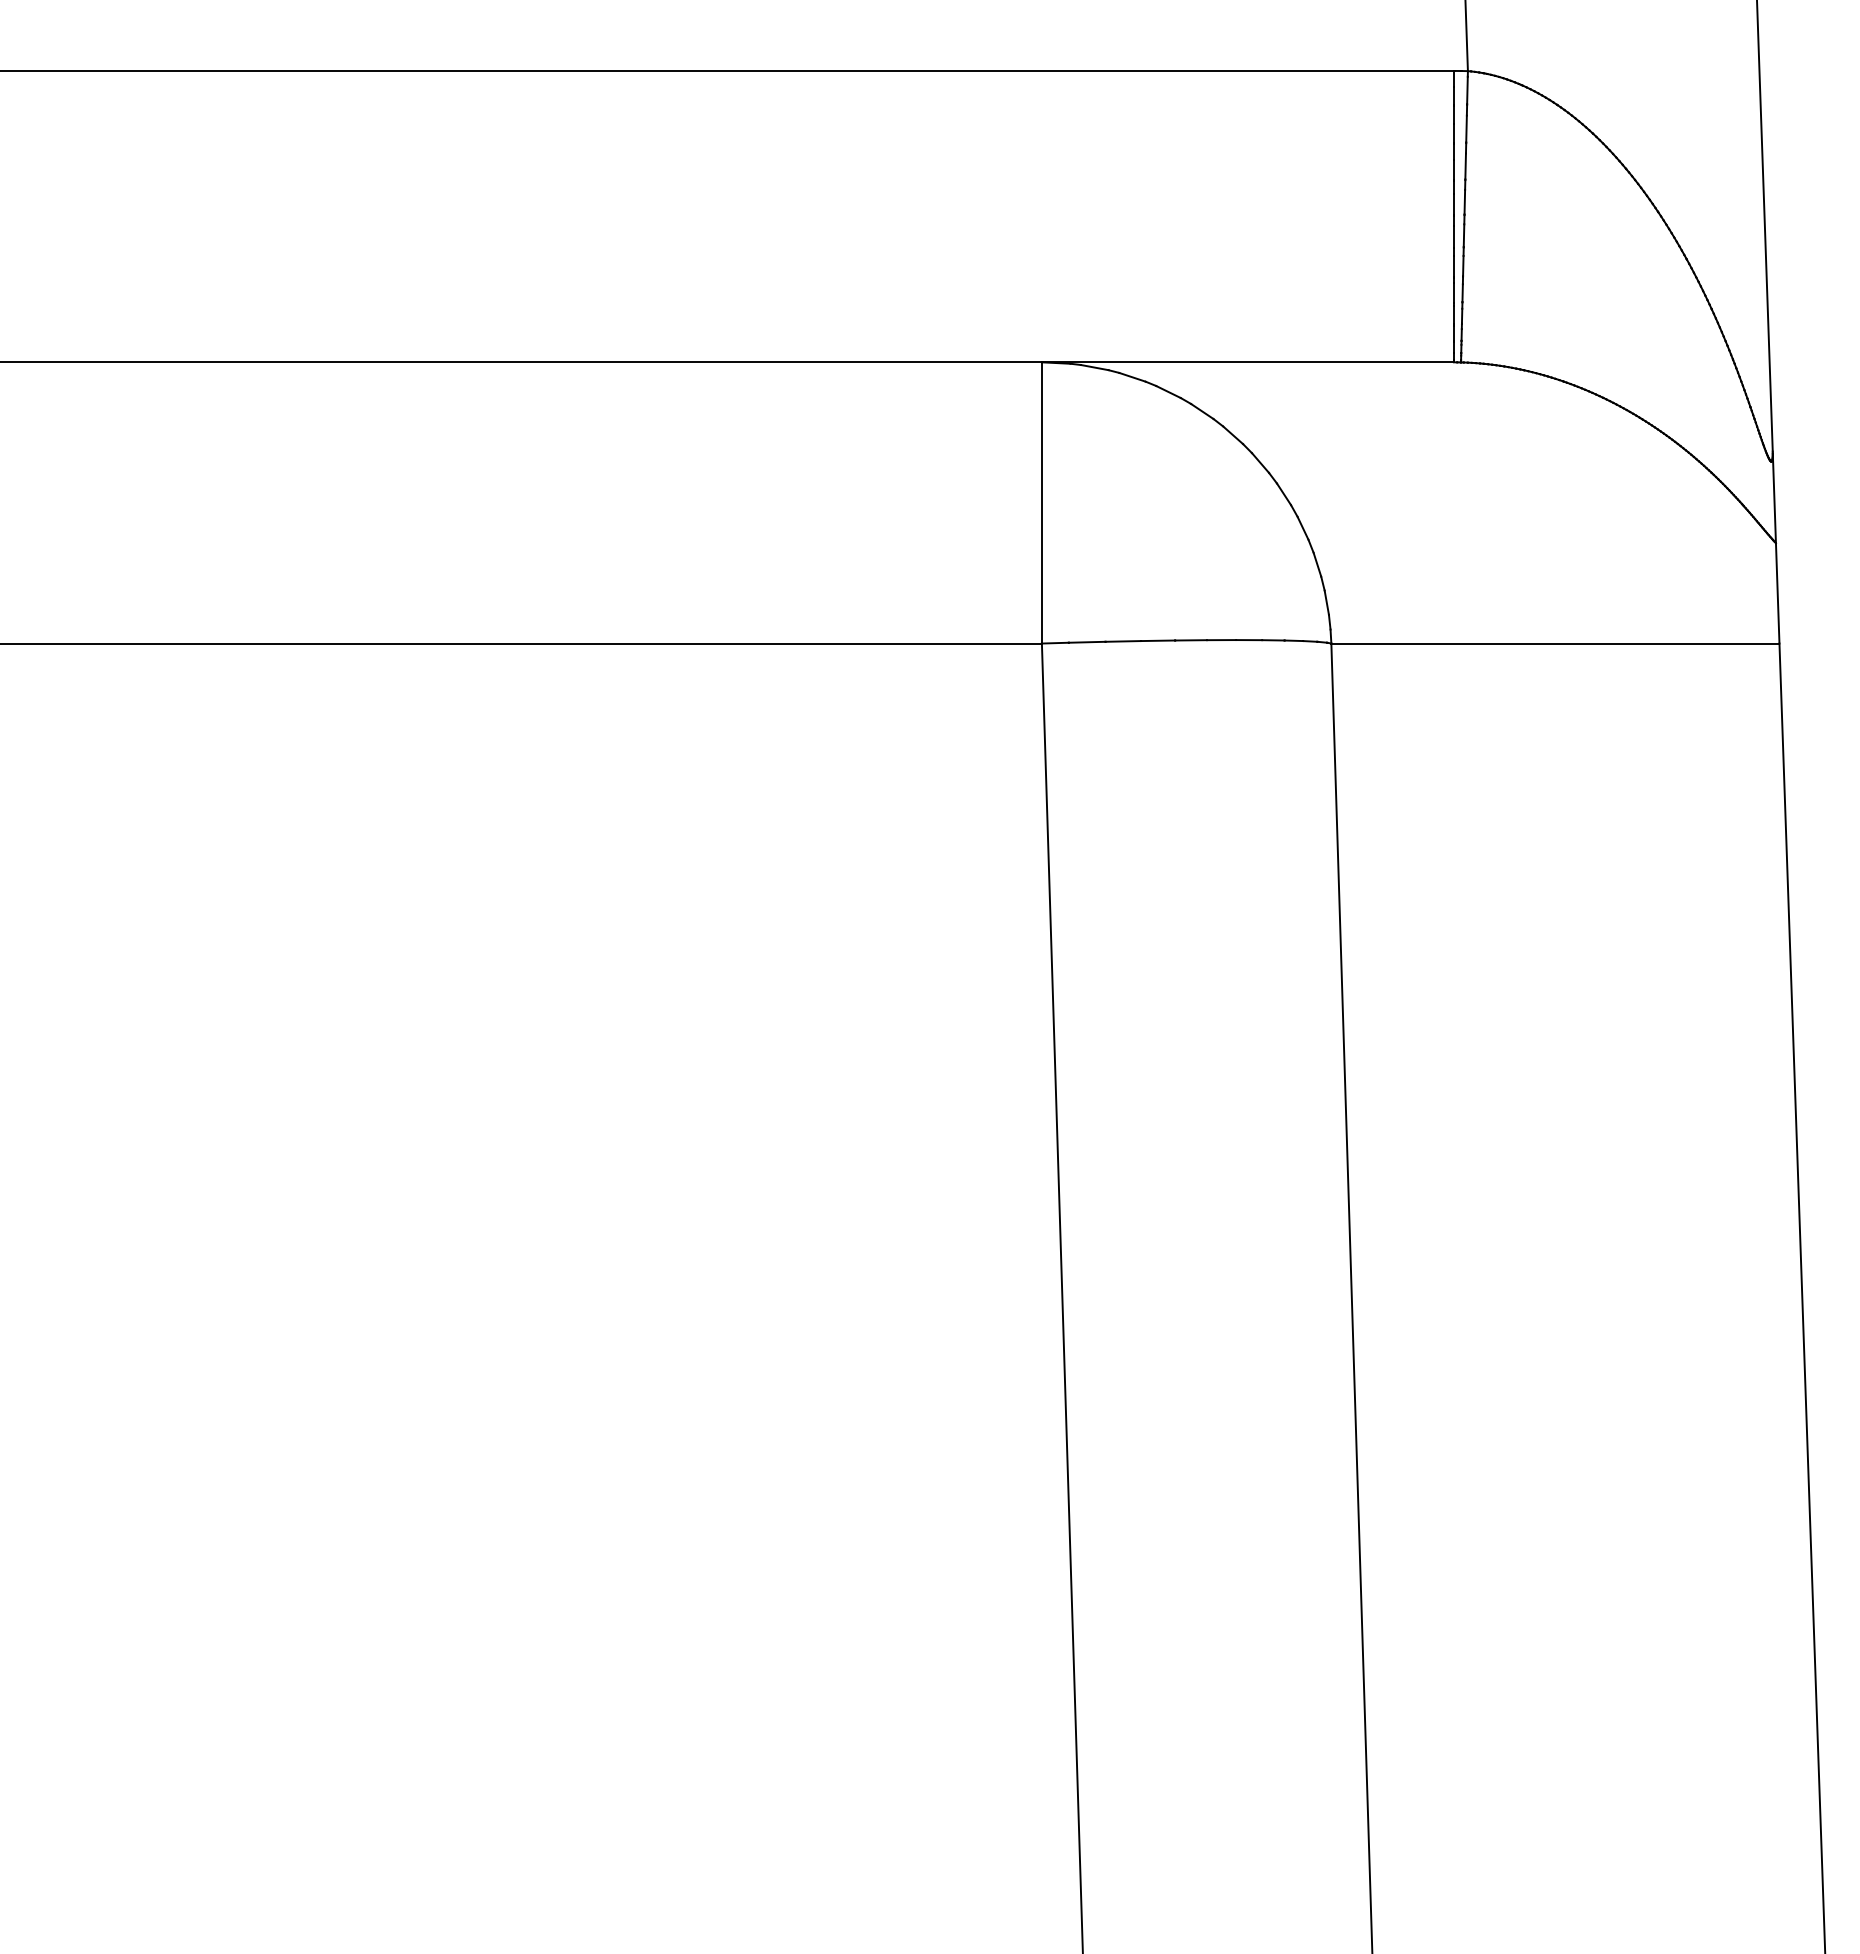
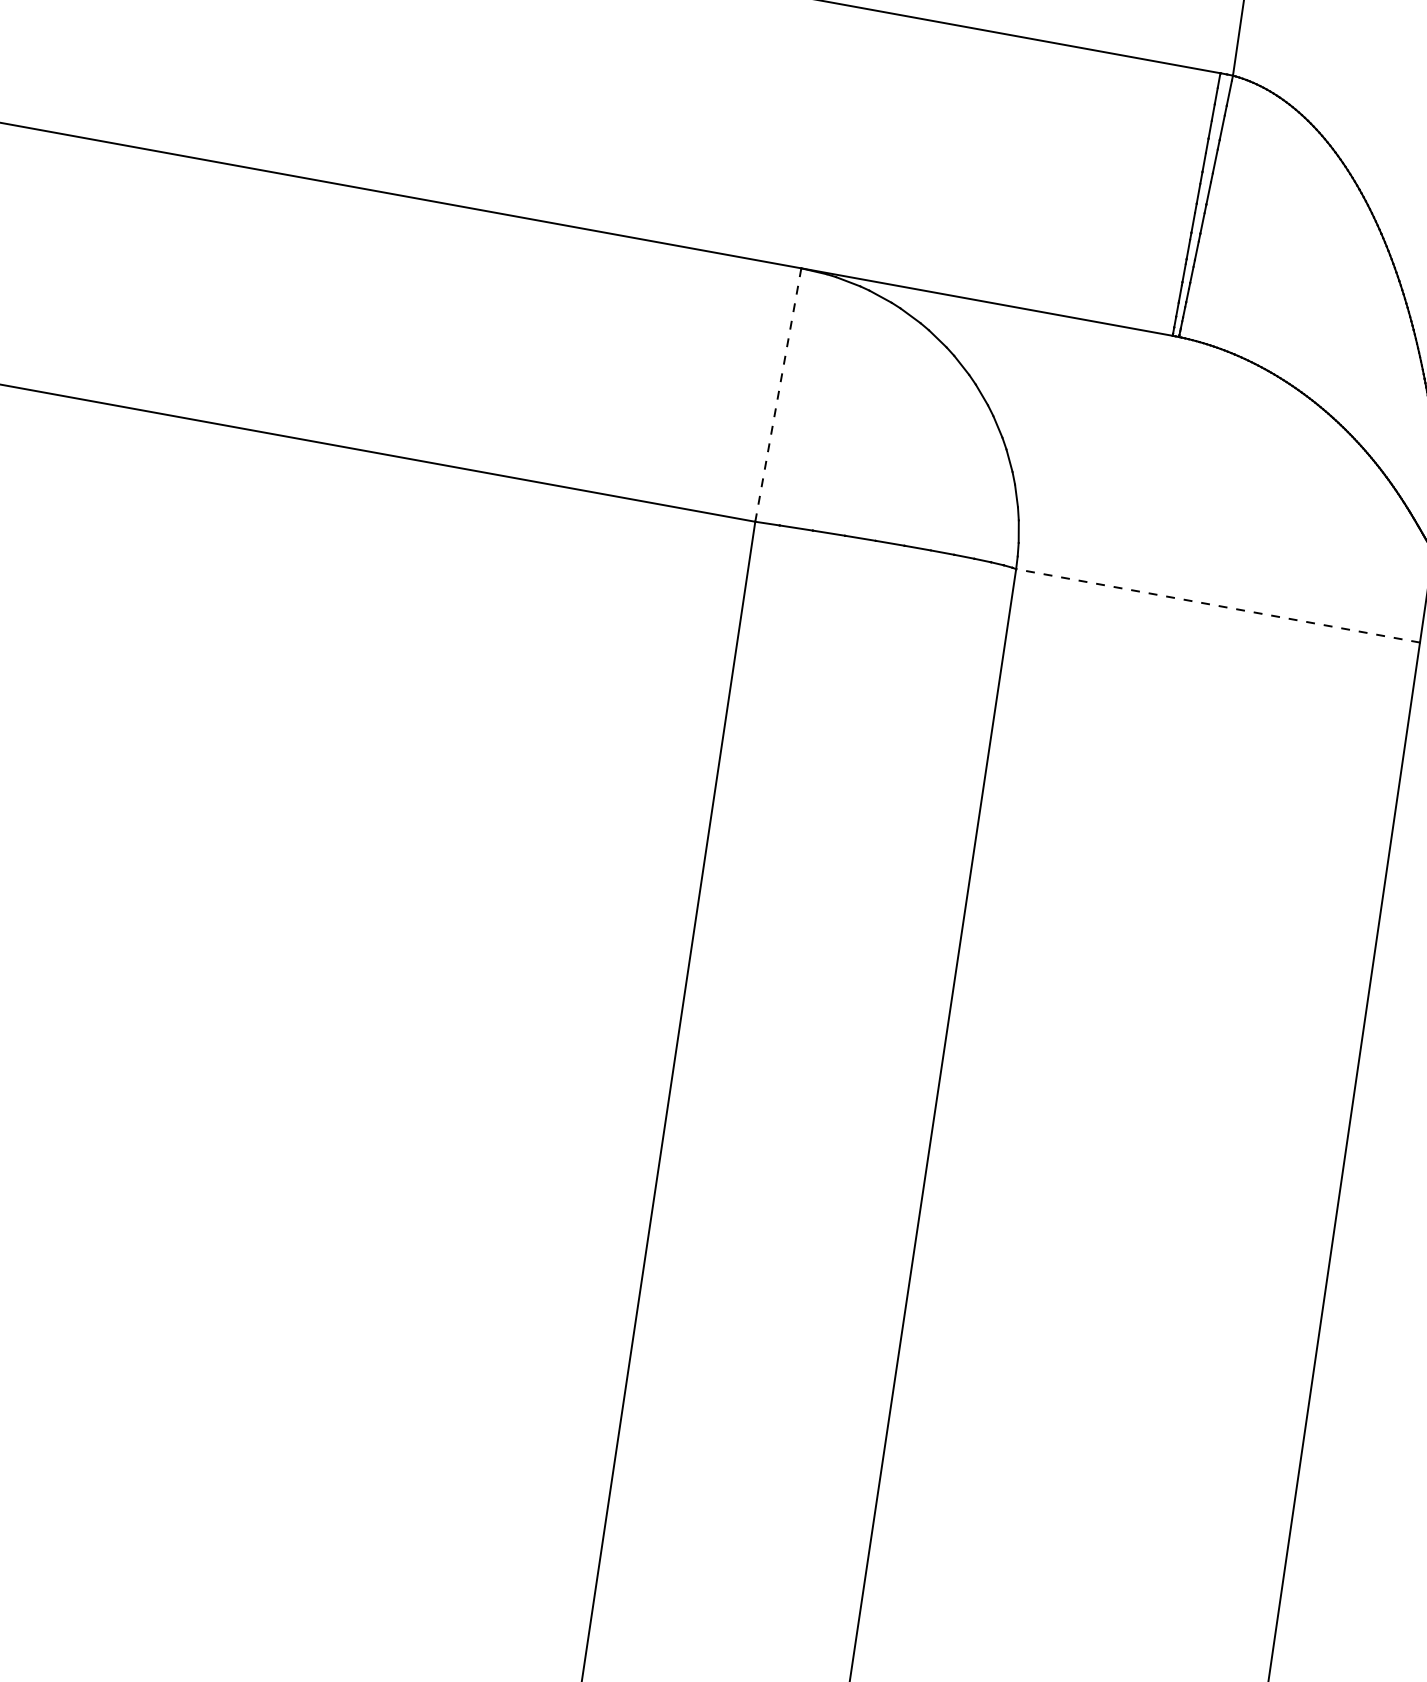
line: (1041, 502) -> (778, 394), solid -> dashed
line: (1554, 643) -> (1217, 605), solid -> dashed

